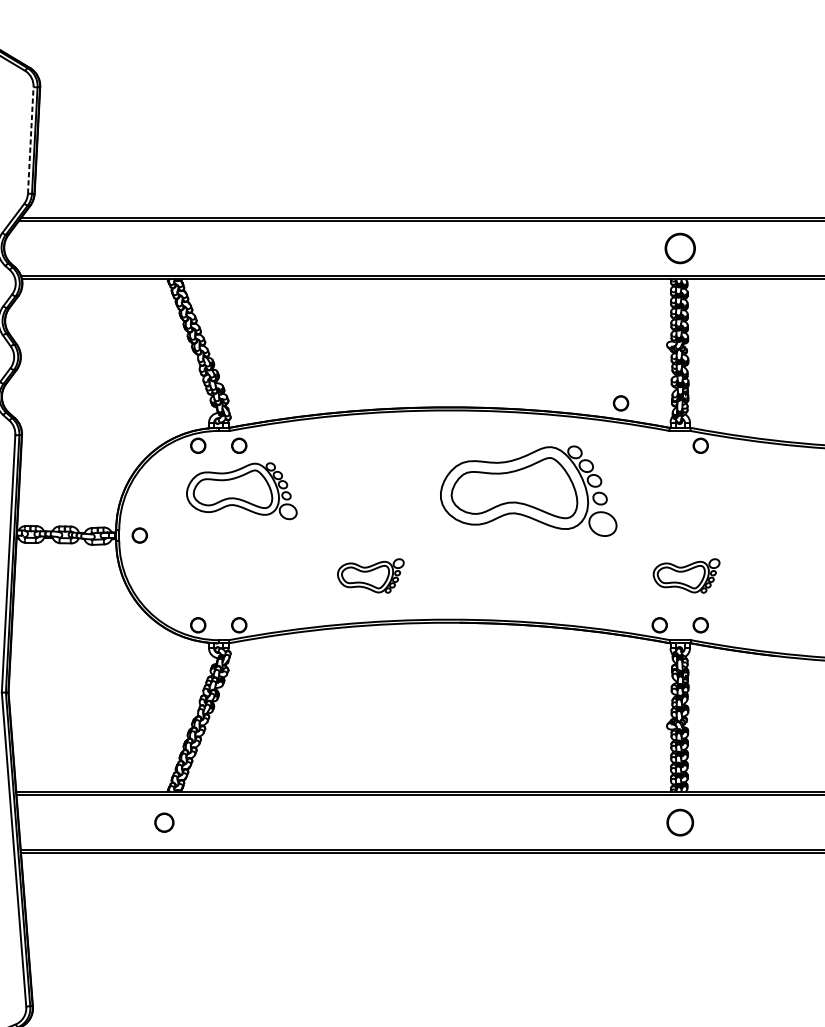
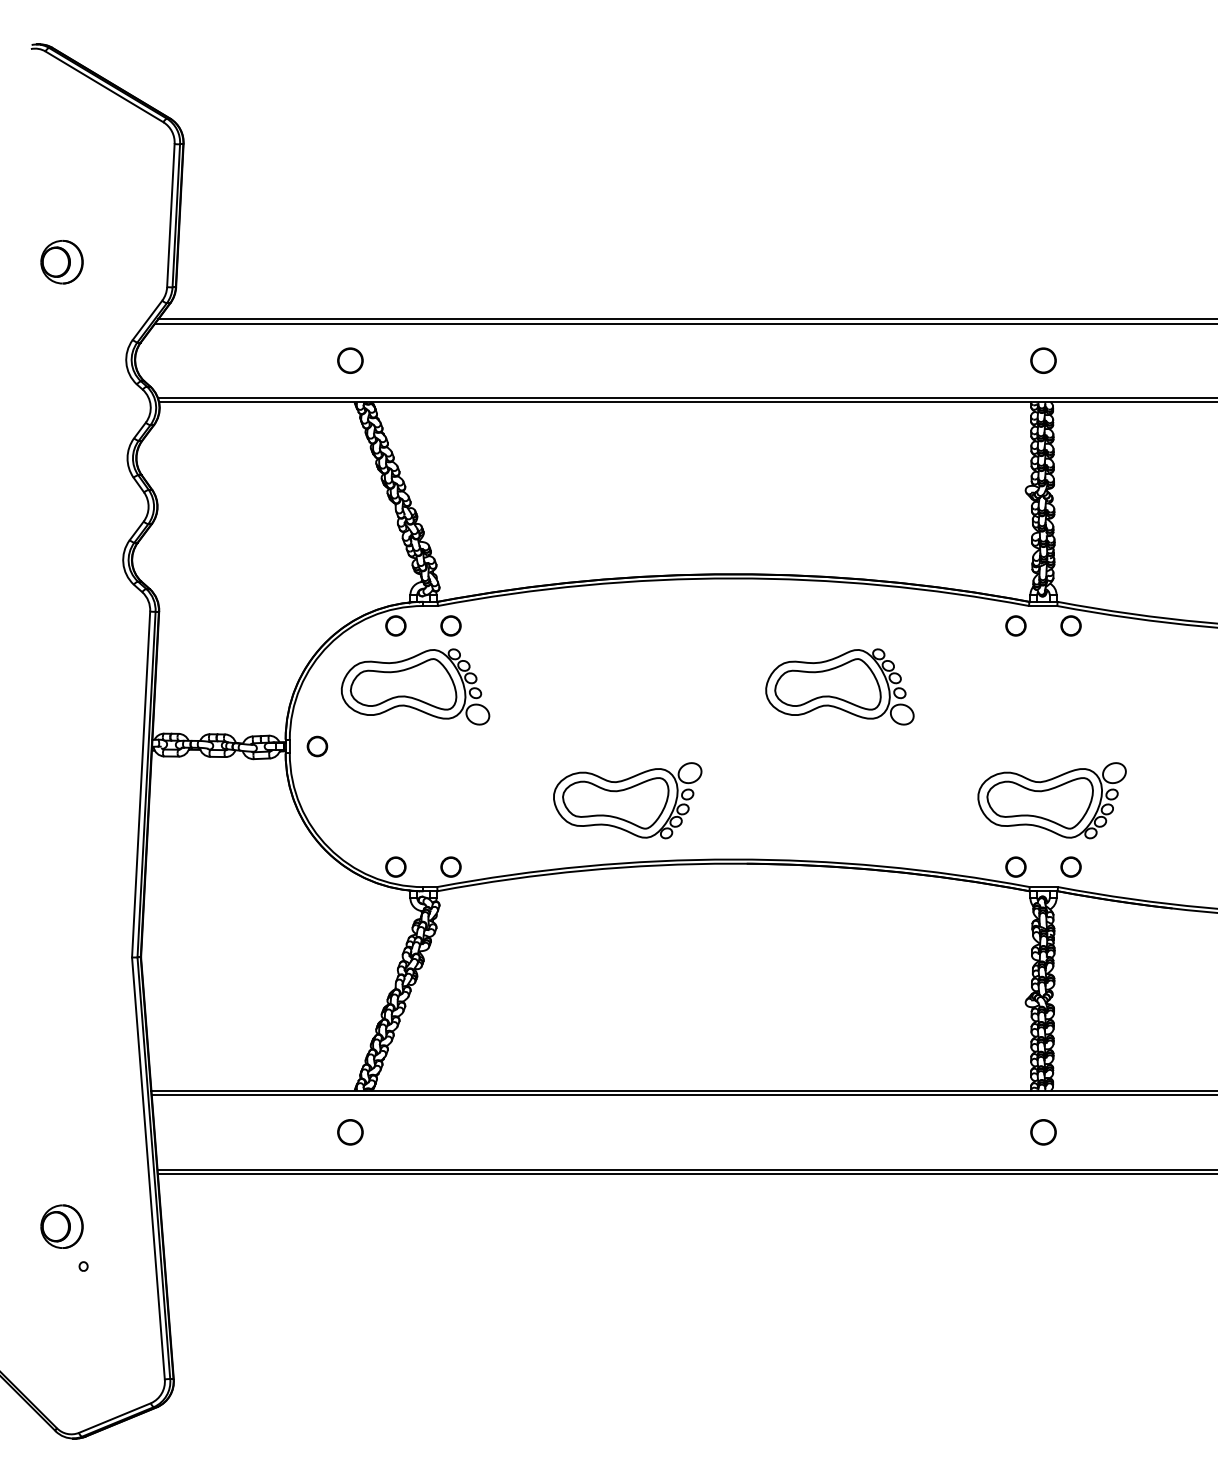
line: (30, 140) -> (170, 215), dashed -> solid
circle: (164, 248) -> (350, 360), added
circle: (680, 248) -> (1043, 360), size x0.62
circle: (620, 403) -> (1015, 625), moved
part: (241, 490) -> (415, 686), moved
part: (528, 490) -> (839, 686), size x0.62
part: (370, 575) -> (627, 800), size x1.67
part: (686, 575) -> (1051, 800), size x1.67
circle: (680, 822) -> (1043, 1132), size x0.71

